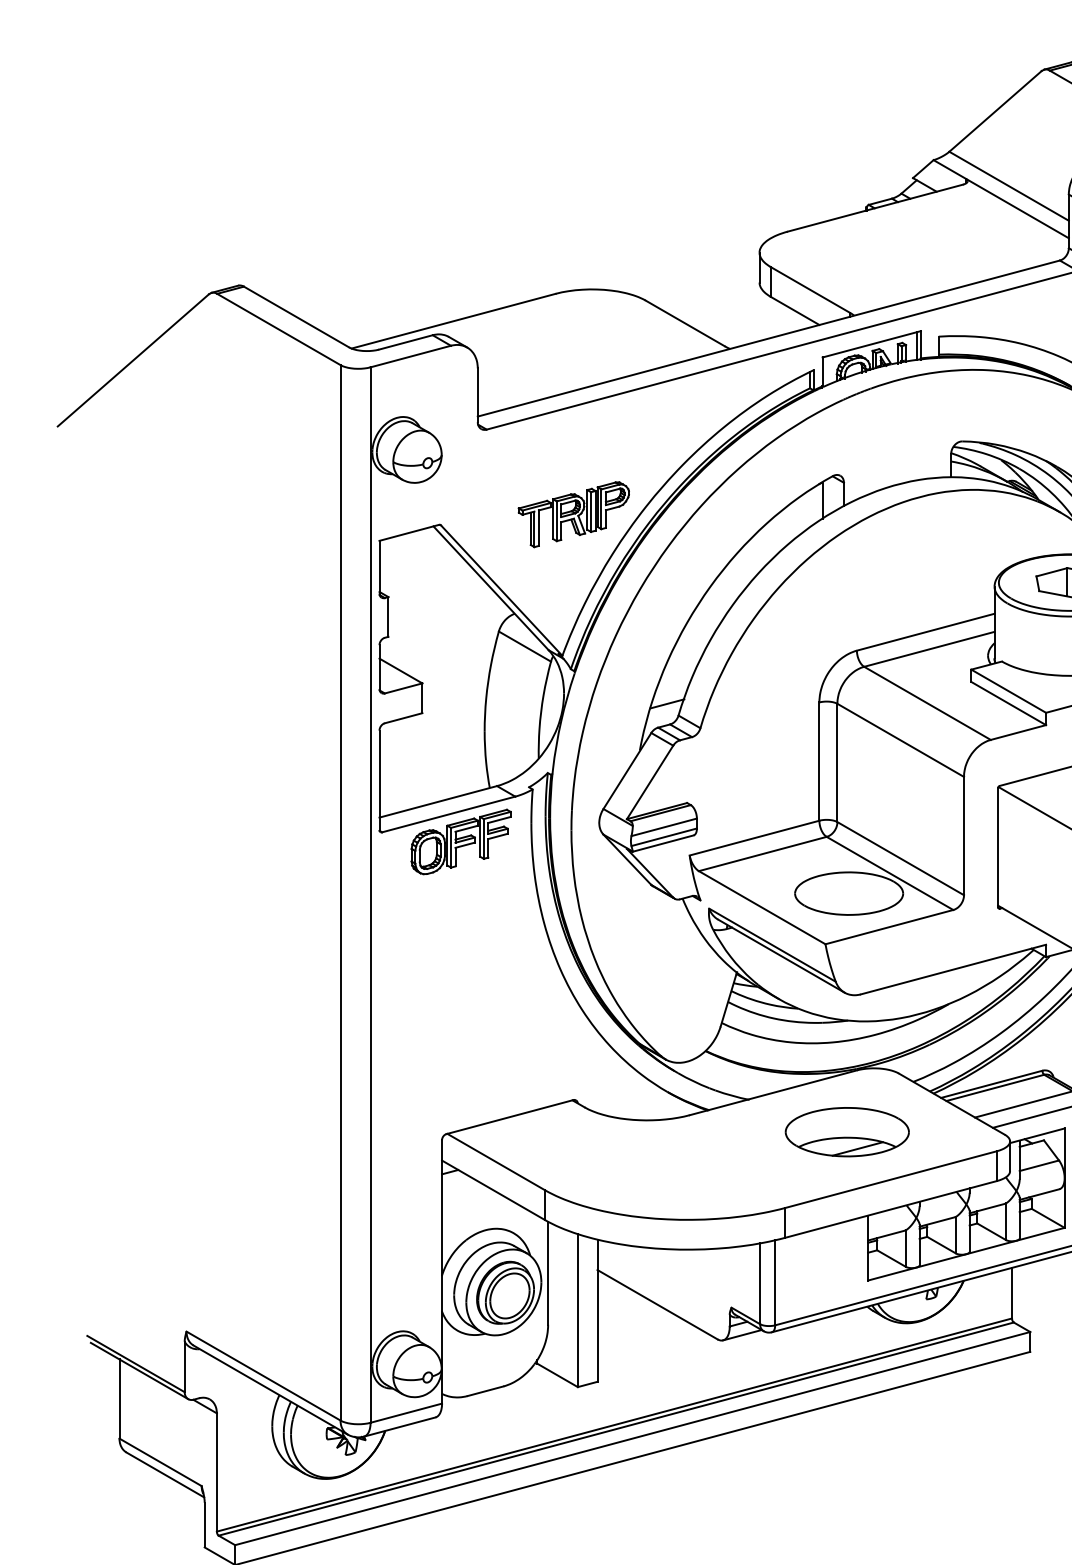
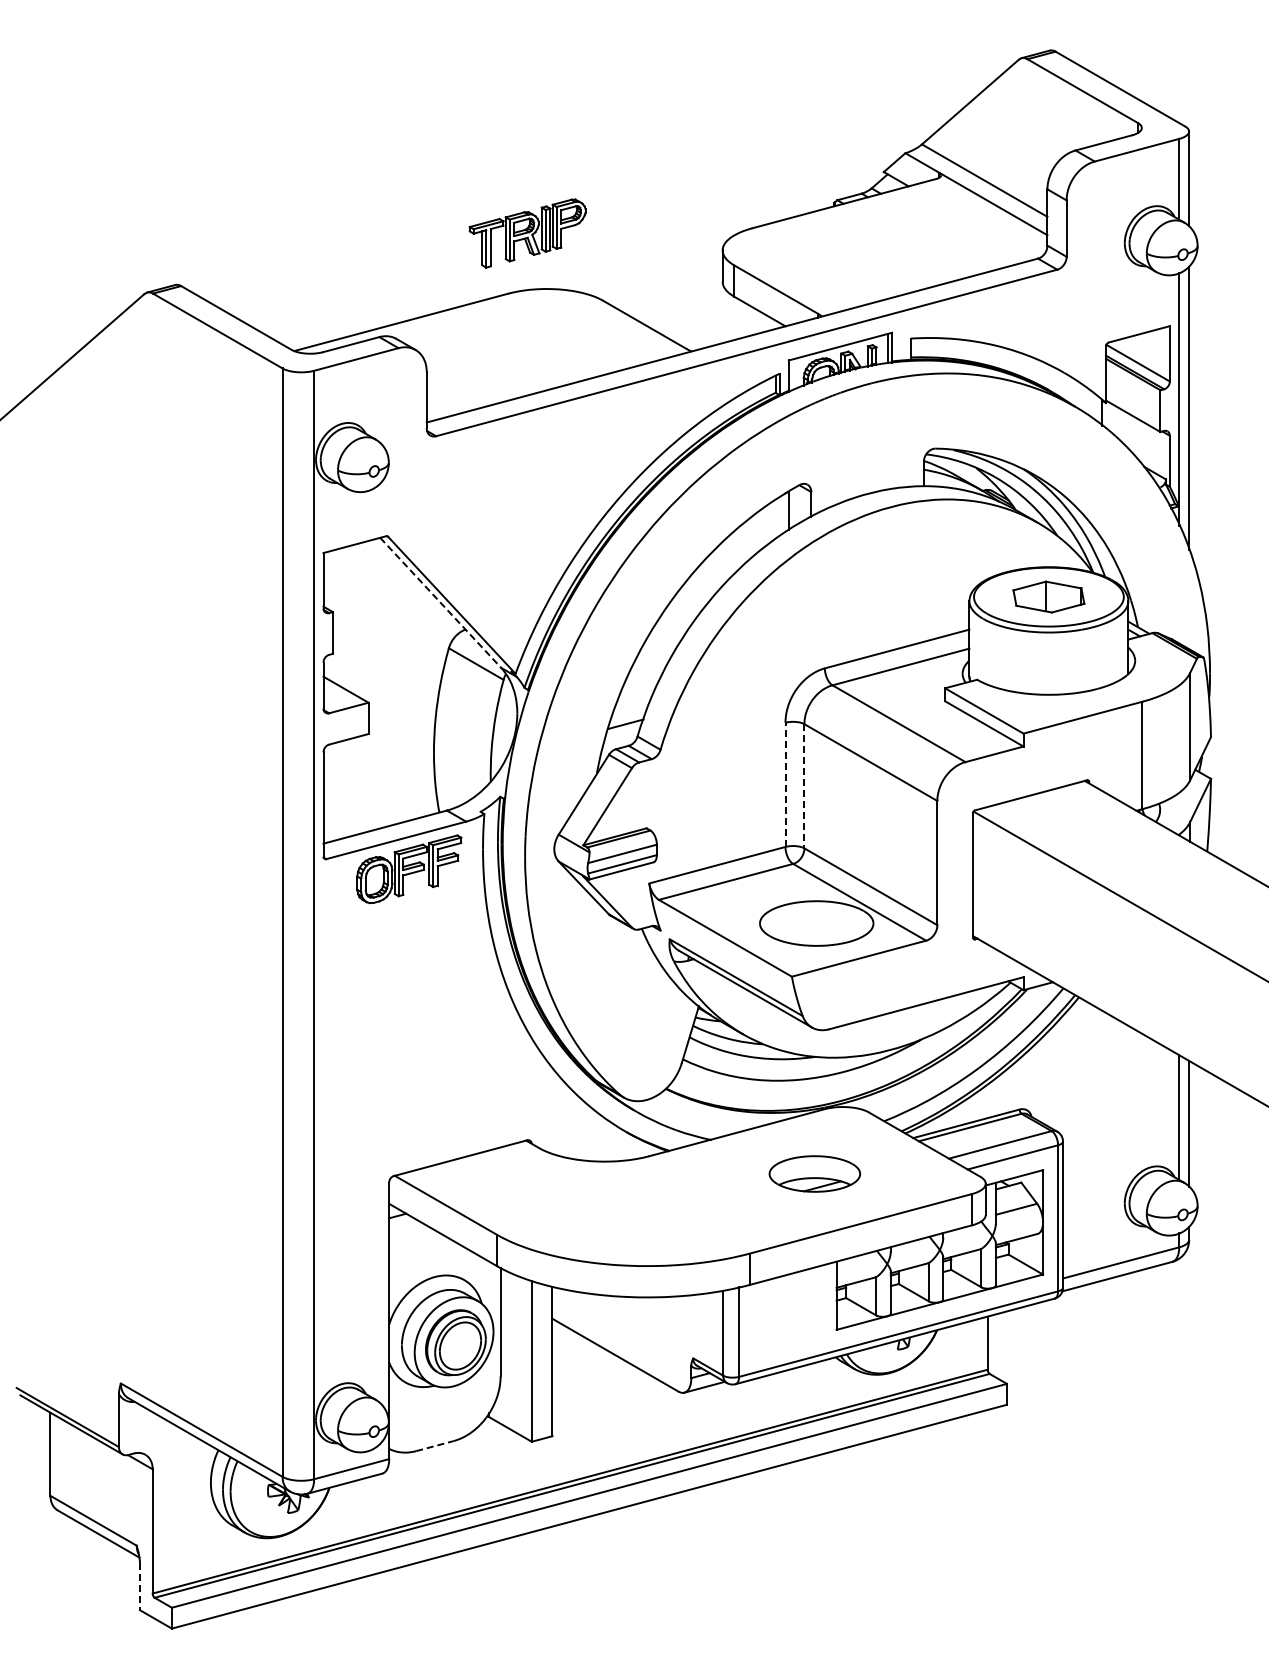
part: (573, 514) -> (527, 233), moved
line: (490, 587) -> (440, 602), solid -> dashed
line: (819, 761) -> (785, 784), solid -> dashed
line: (837, 763) -> (804, 786), solid -> dashed
part: (847, 1131) -> (814, 1173), size x0.7
line: (486, 1390) -> (435, 1445), solid -> dashed
line: (204, 1525) -> (139, 1587), solid -> dashed

